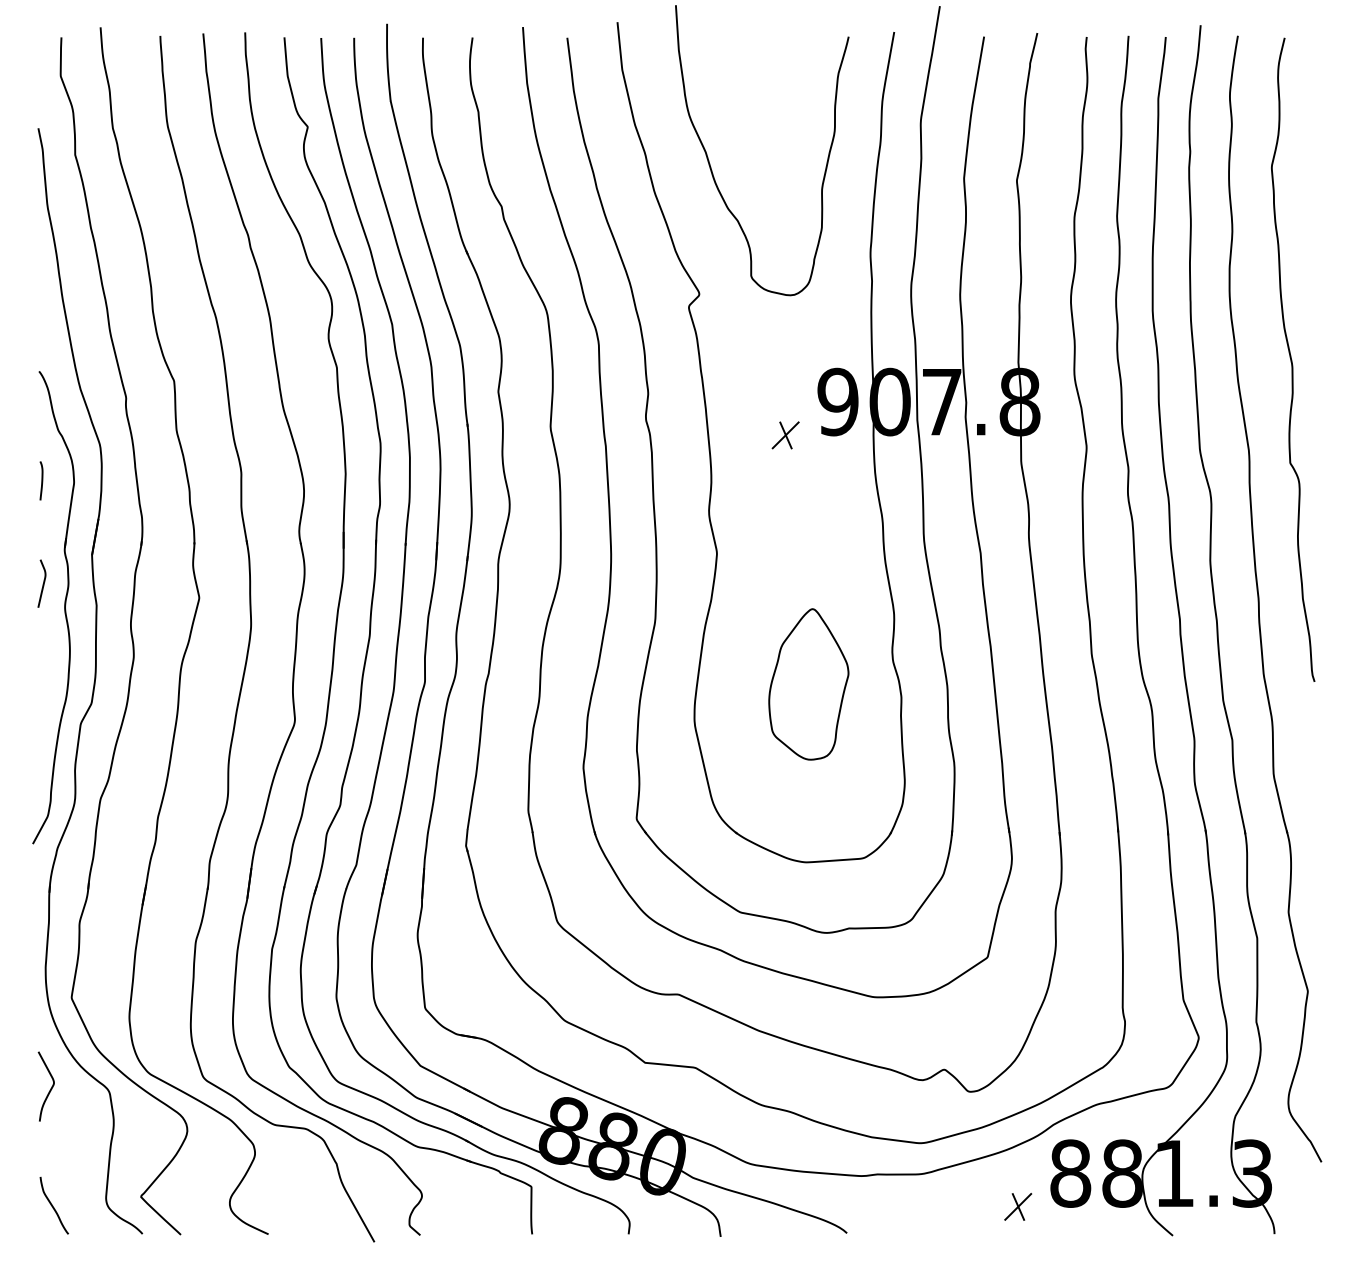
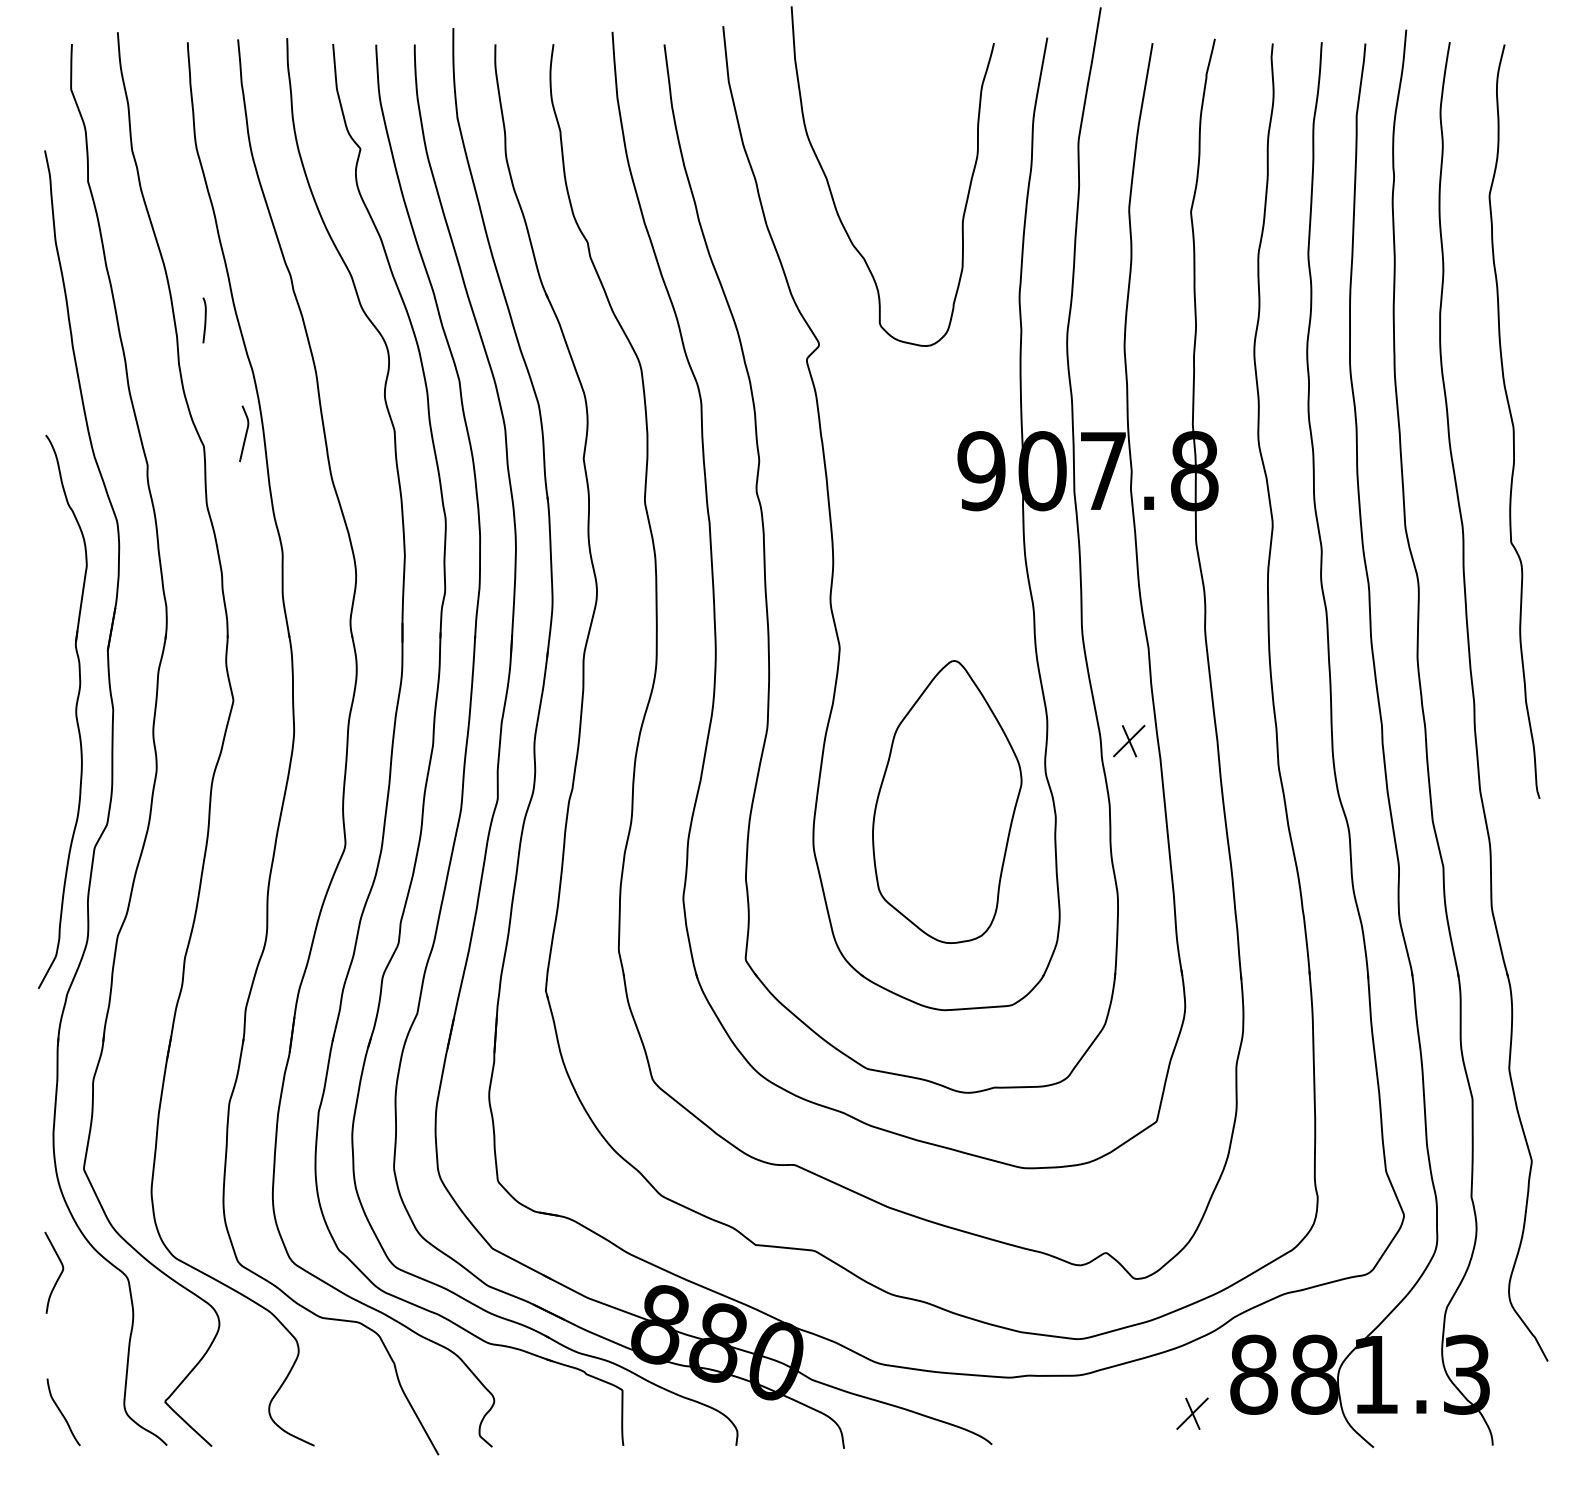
part: (785, 434) -> (1129, 740), moved
curve: (41, 480) -> (204, 320), moved
curve: (43, 583) -> (245, 433), moved
part: (808, 684) -> (947, 801), size x1.6

